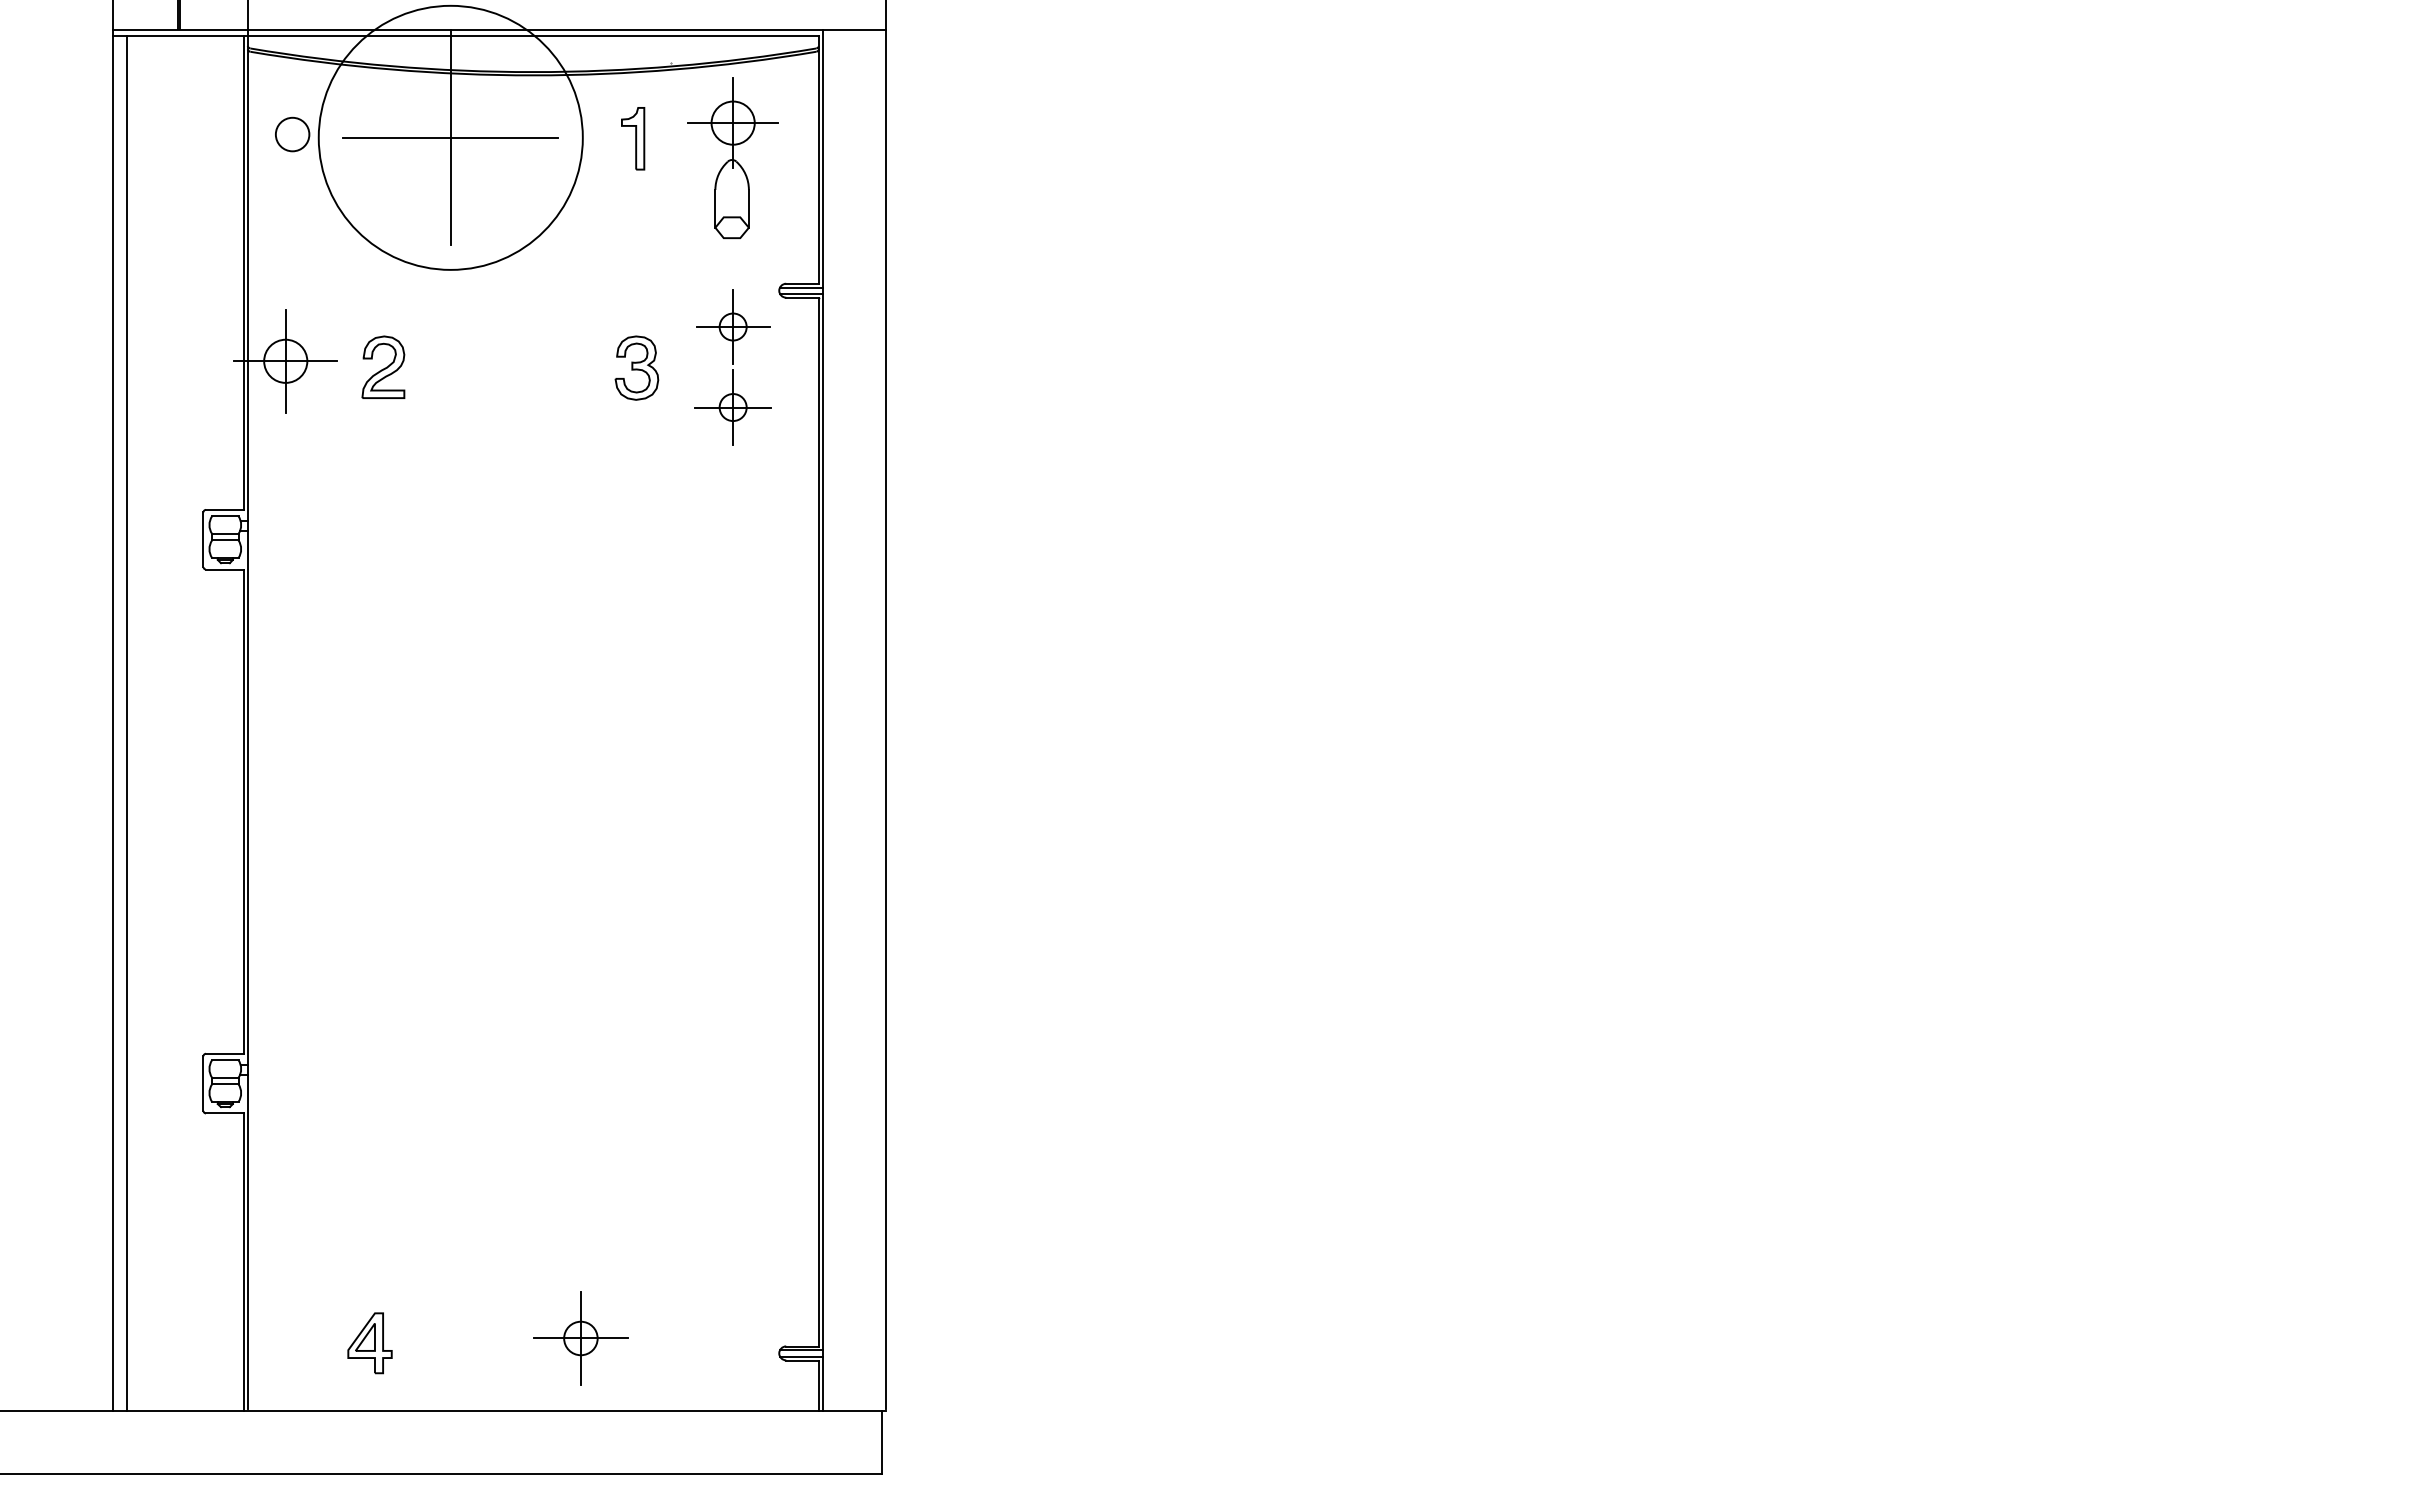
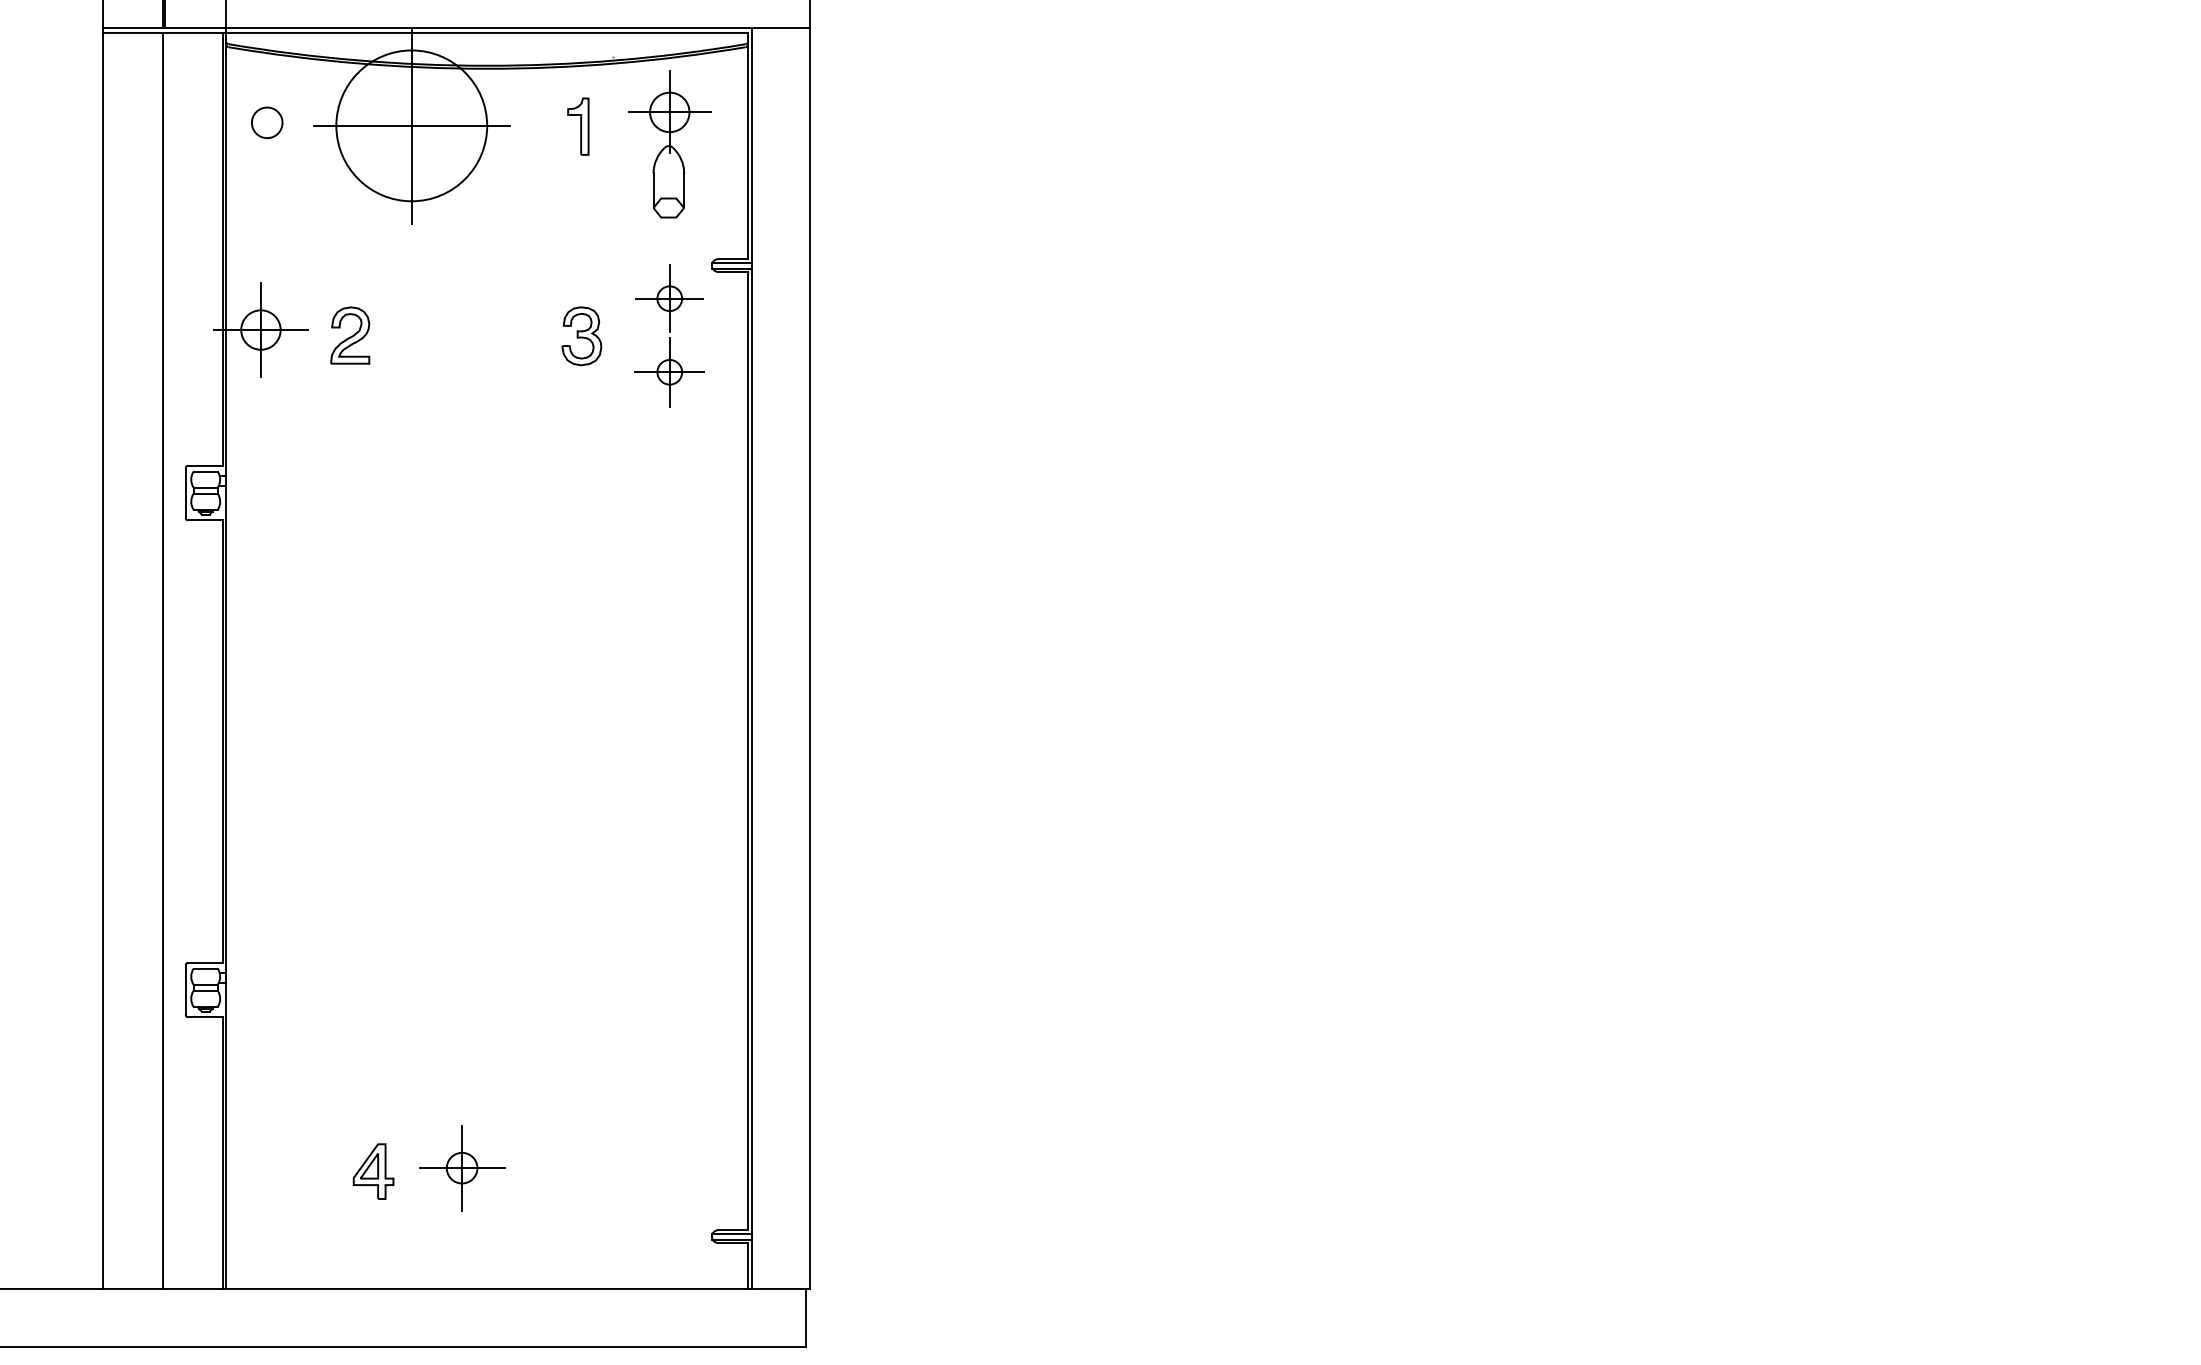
circle: (450, 137) -> (411, 125), size x0.62
line: (127, 723) -> (162, 661), moved
part: (580, 1338) -> (461, 1168), moved
part: (369, 1343) -> (373, 1171), moved

